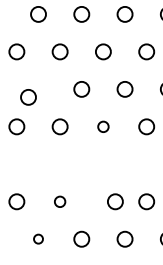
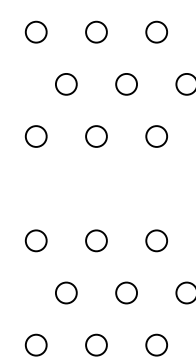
circle: (28, 97) -> (66, 84), moved
circle: (103, 126) -> (156, 136), size x1.43
circle: (59, 201) -> (95, 240), size x1.43
circle: (115, 201) -> (156, 240), moved
circle: (38, 238) -> (66, 291), size x1.67

